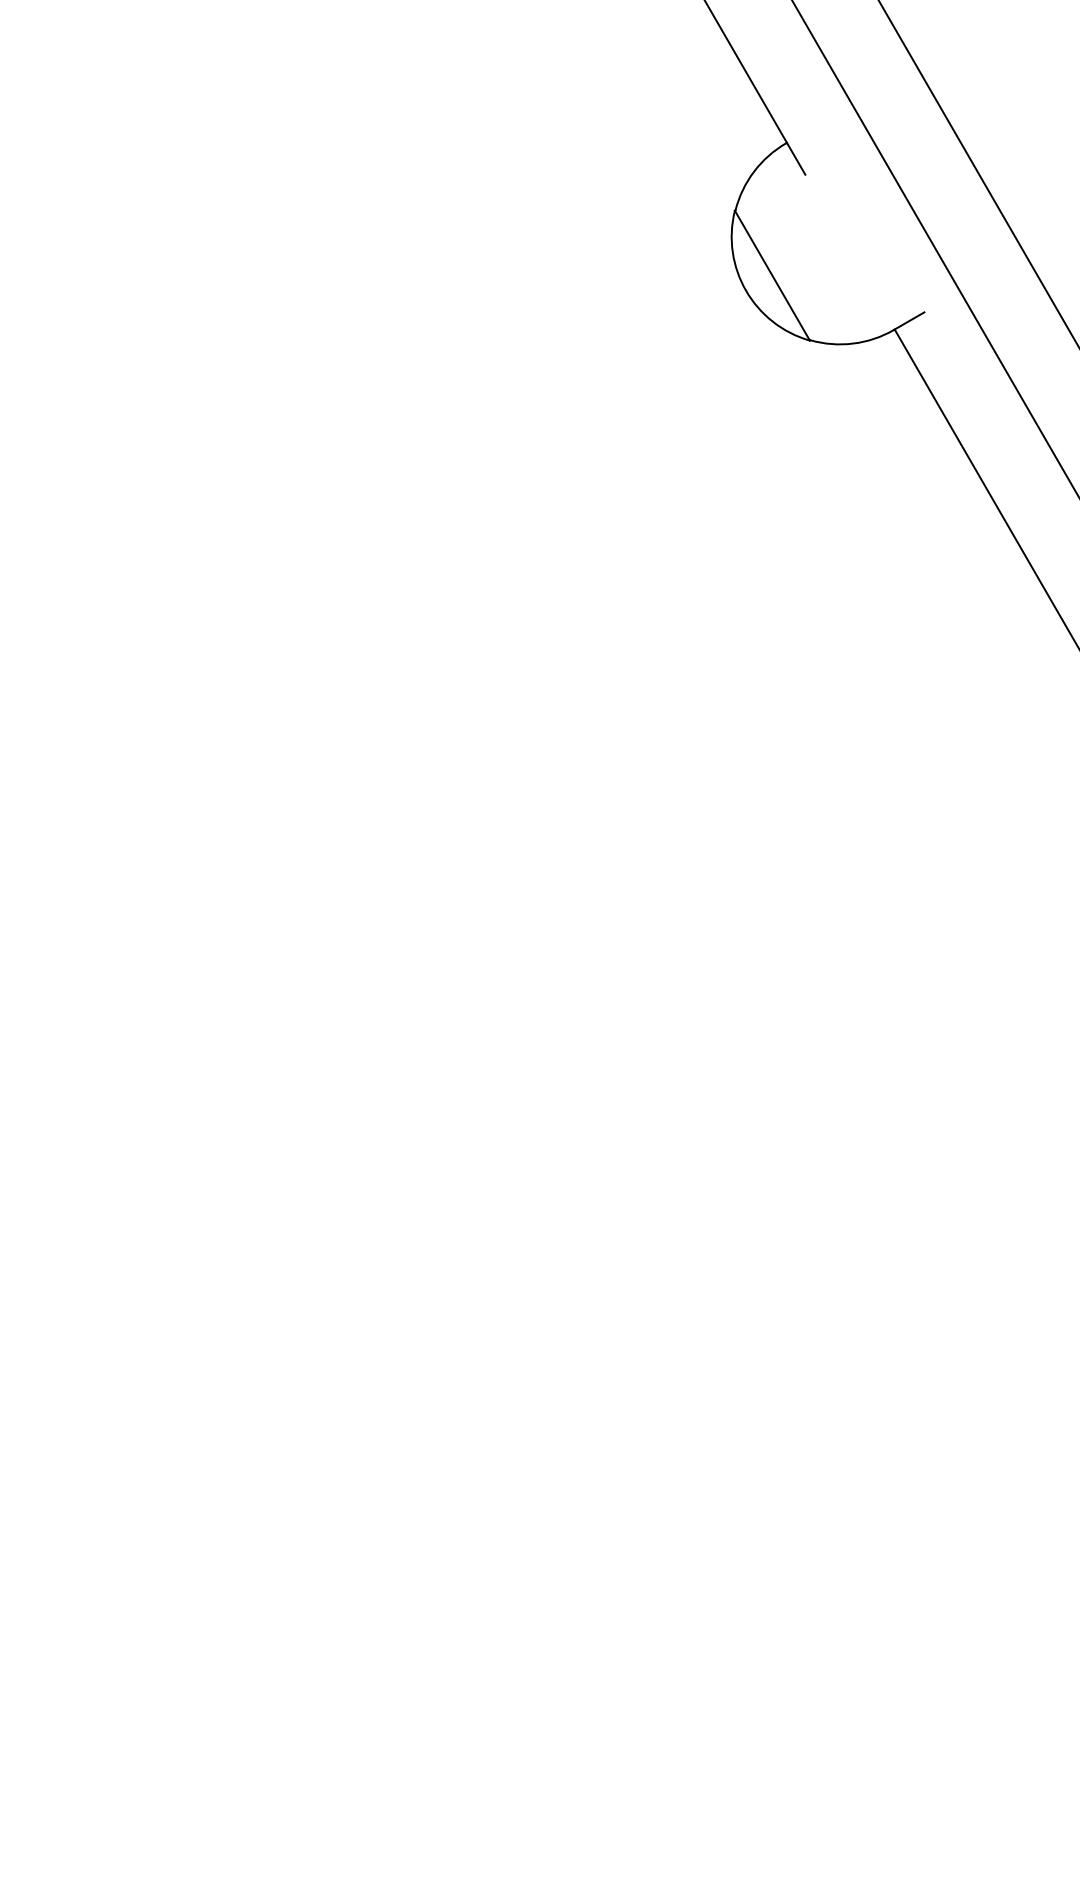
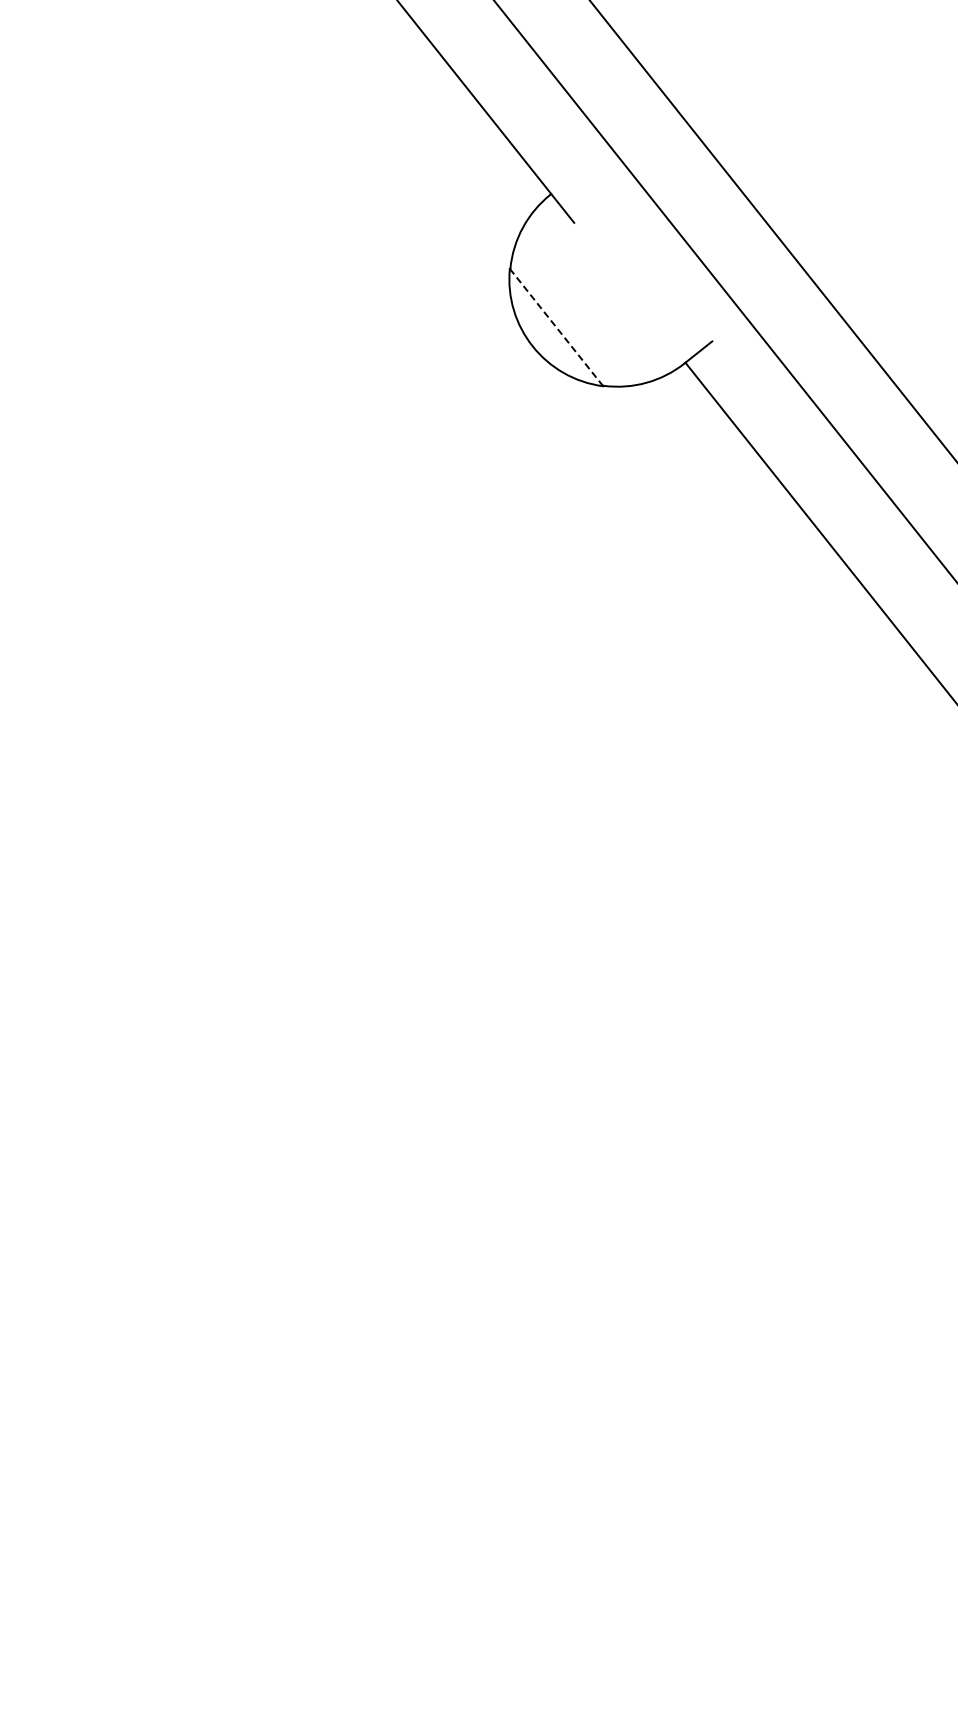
line: (772, 275) -> (556, 327), solid -> dashed

